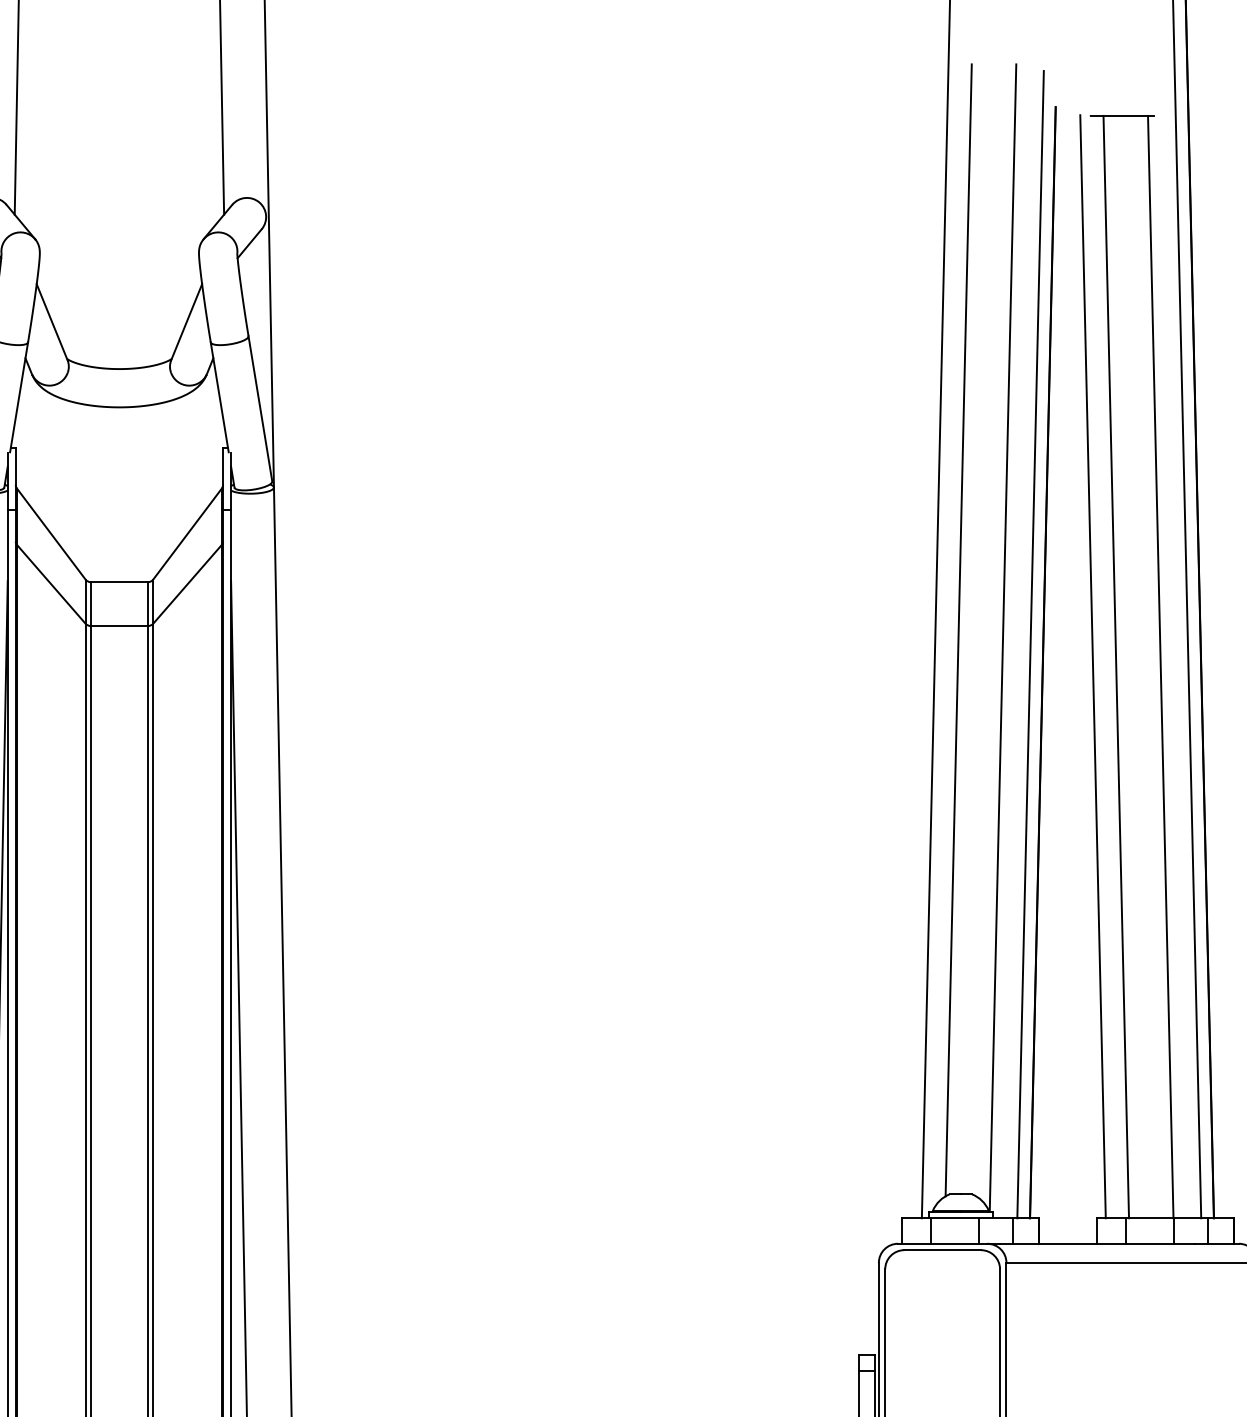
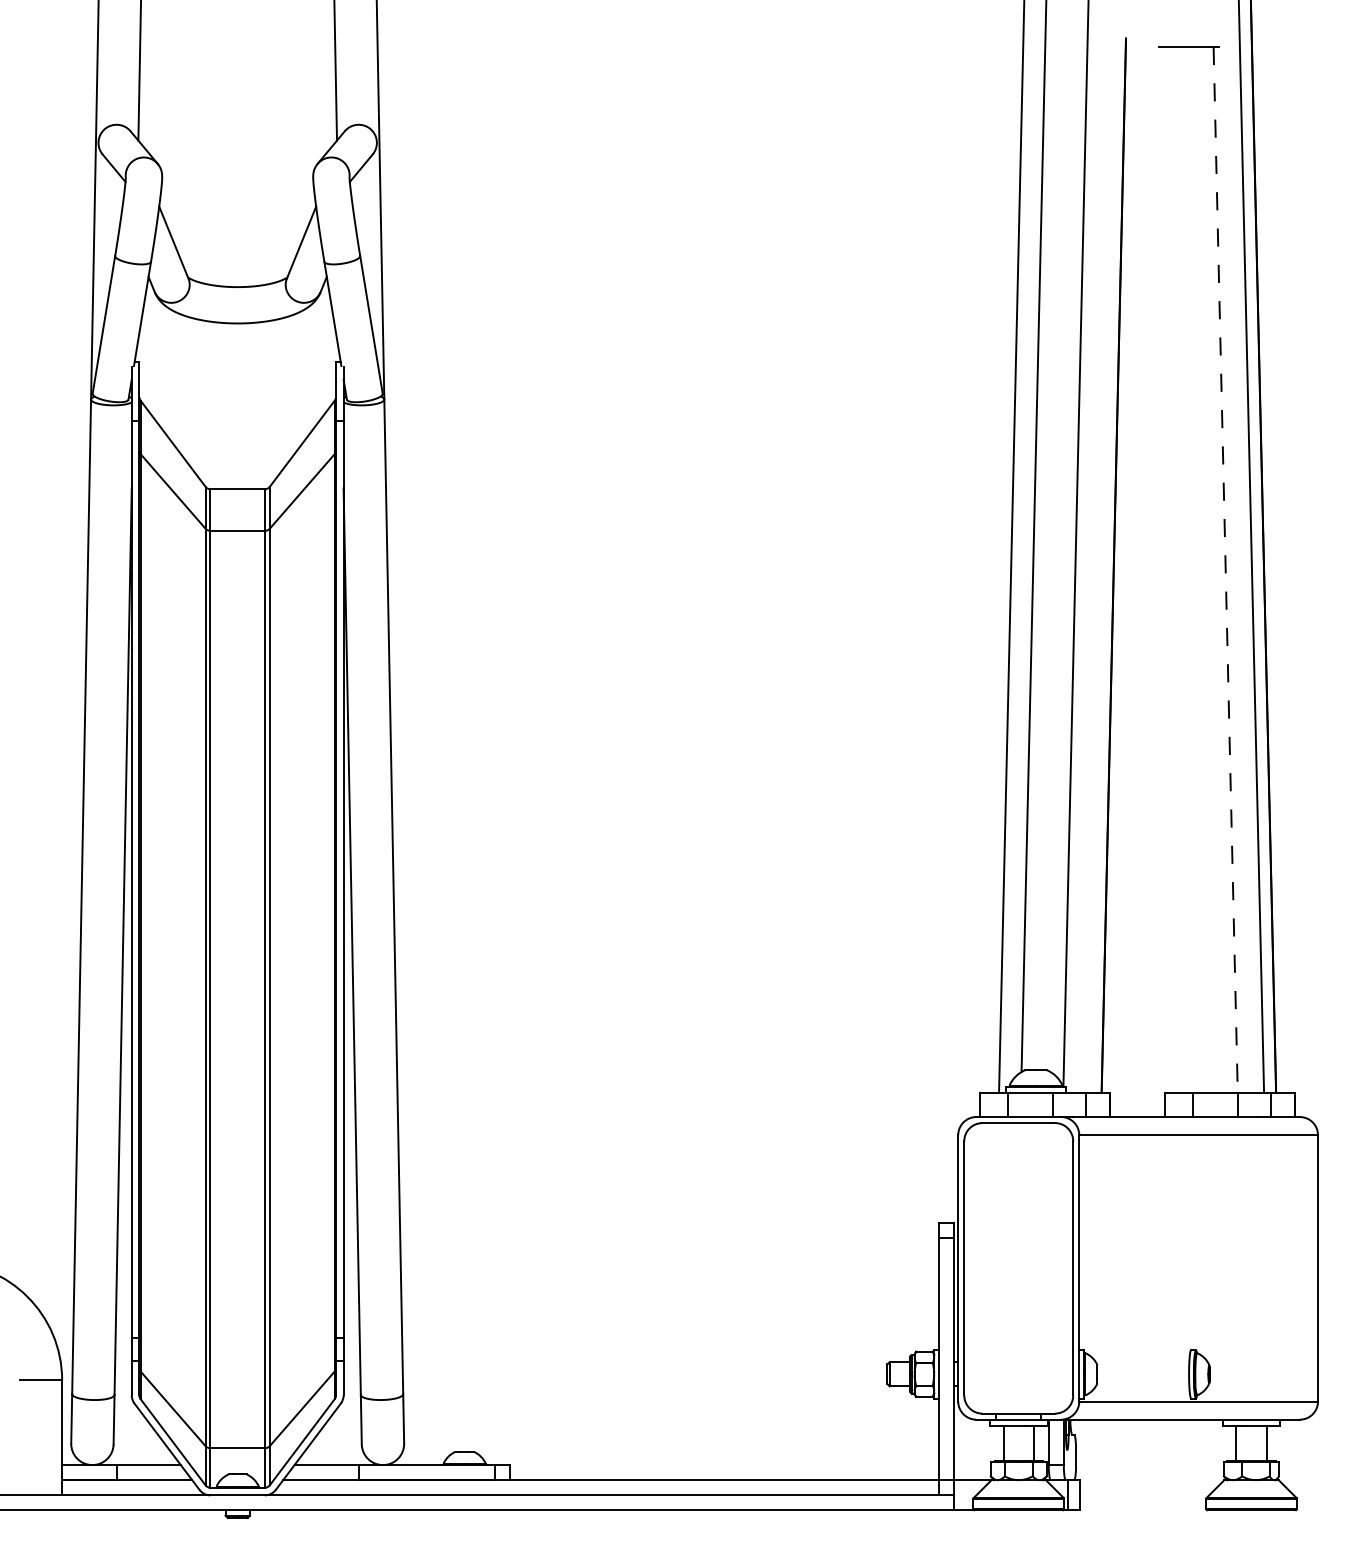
line: (1029, 644) -> (1101, 548), removed
line: (1093, 666) -> (1161, 569), removed
line: (1116, 666) -> (1183, 569), removed
line: (1160, 667) -> (1225, 570), solid -> dashed

